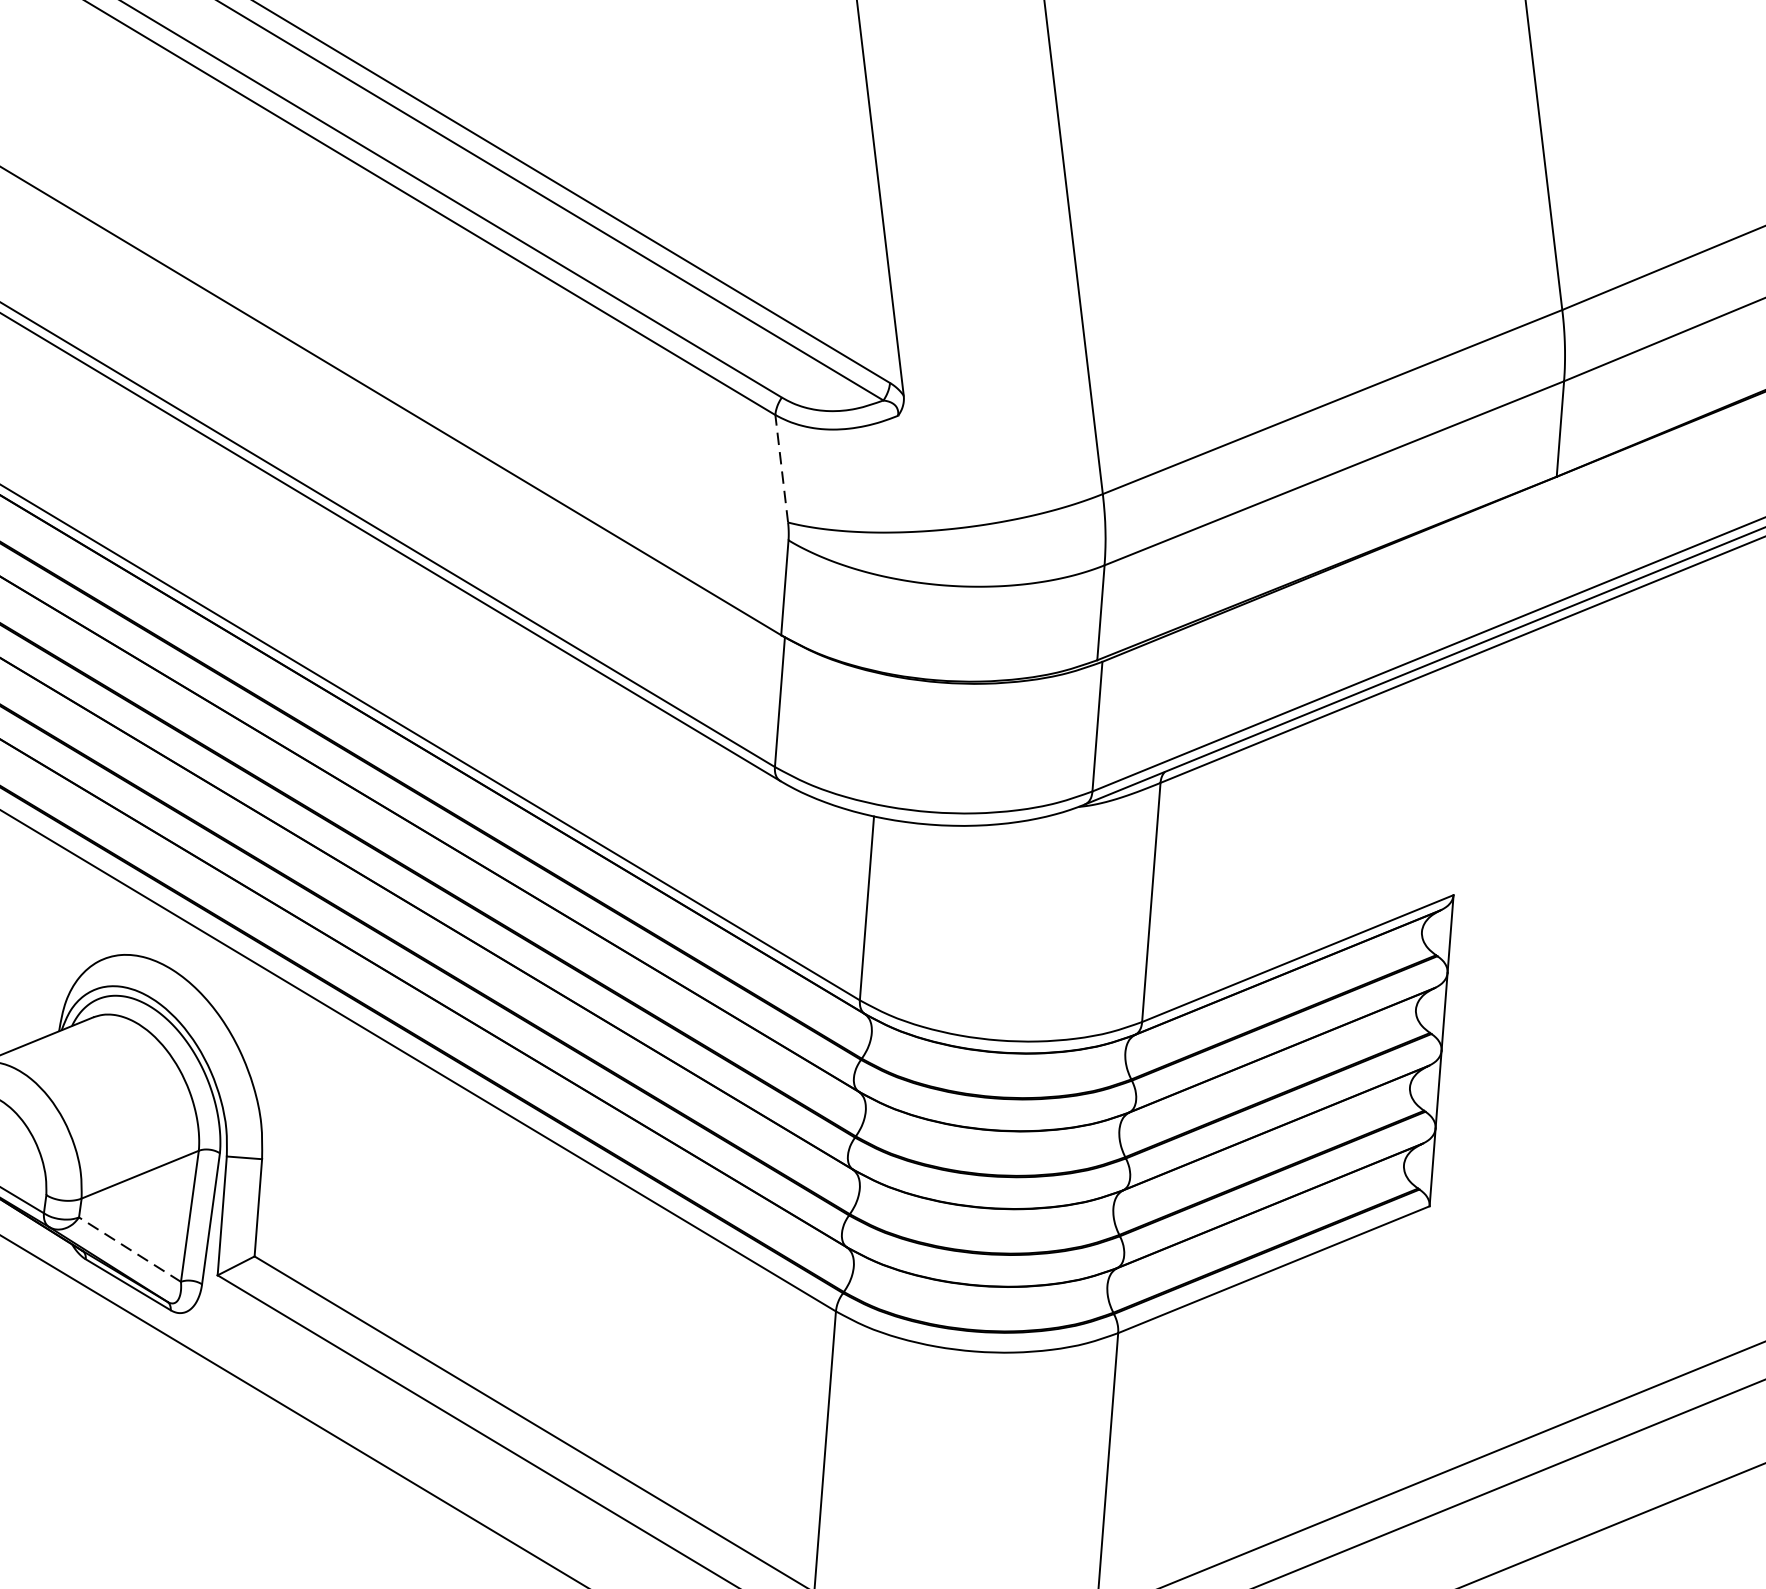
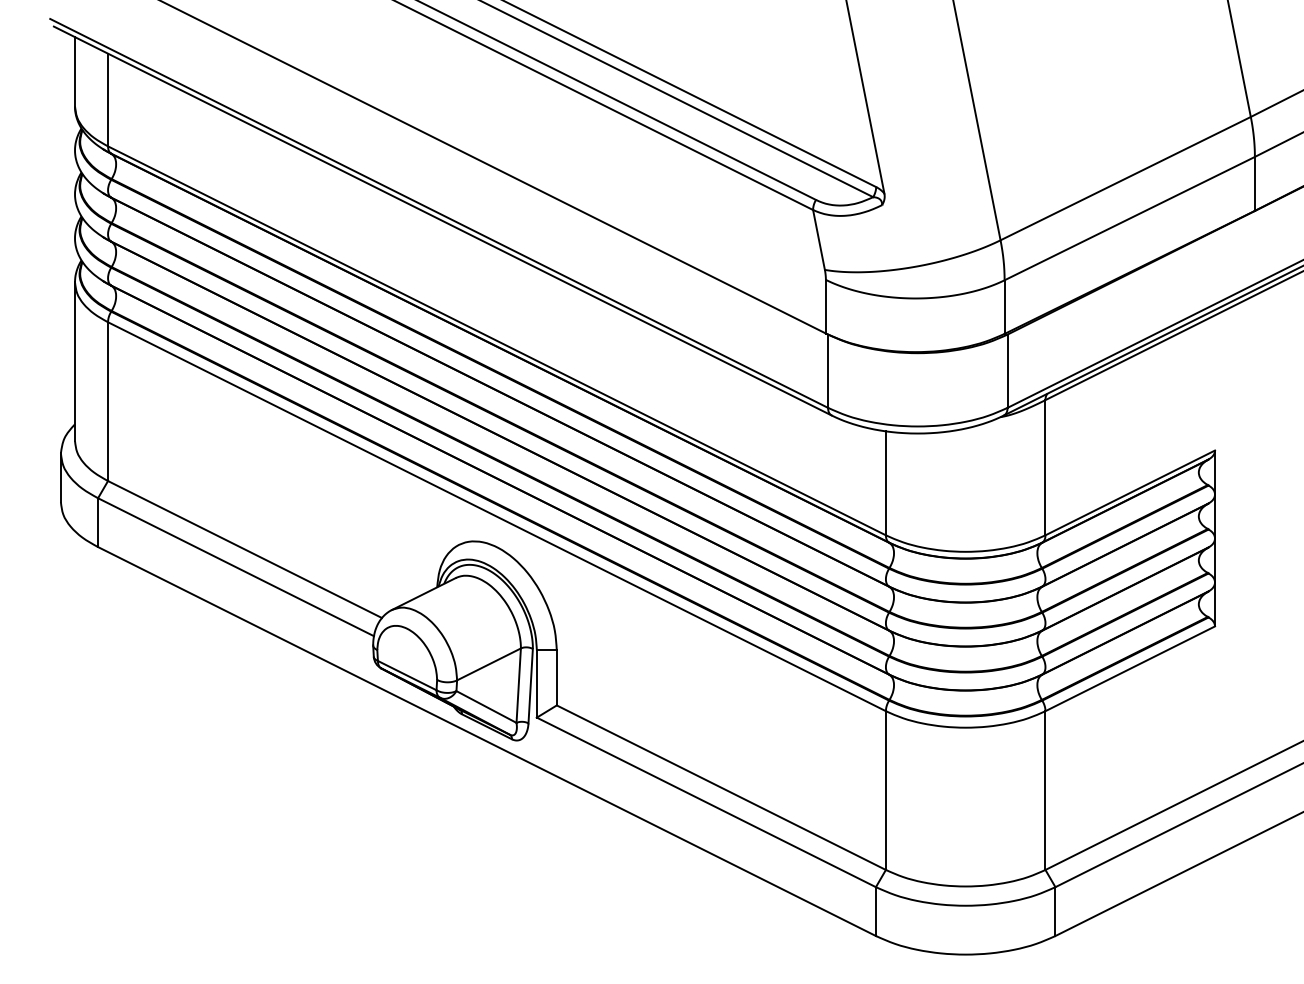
line: (782, 468) -> (819, 239), dashed -> solid
line: (129, 1250) -> (486, 707), dashed -> solid

